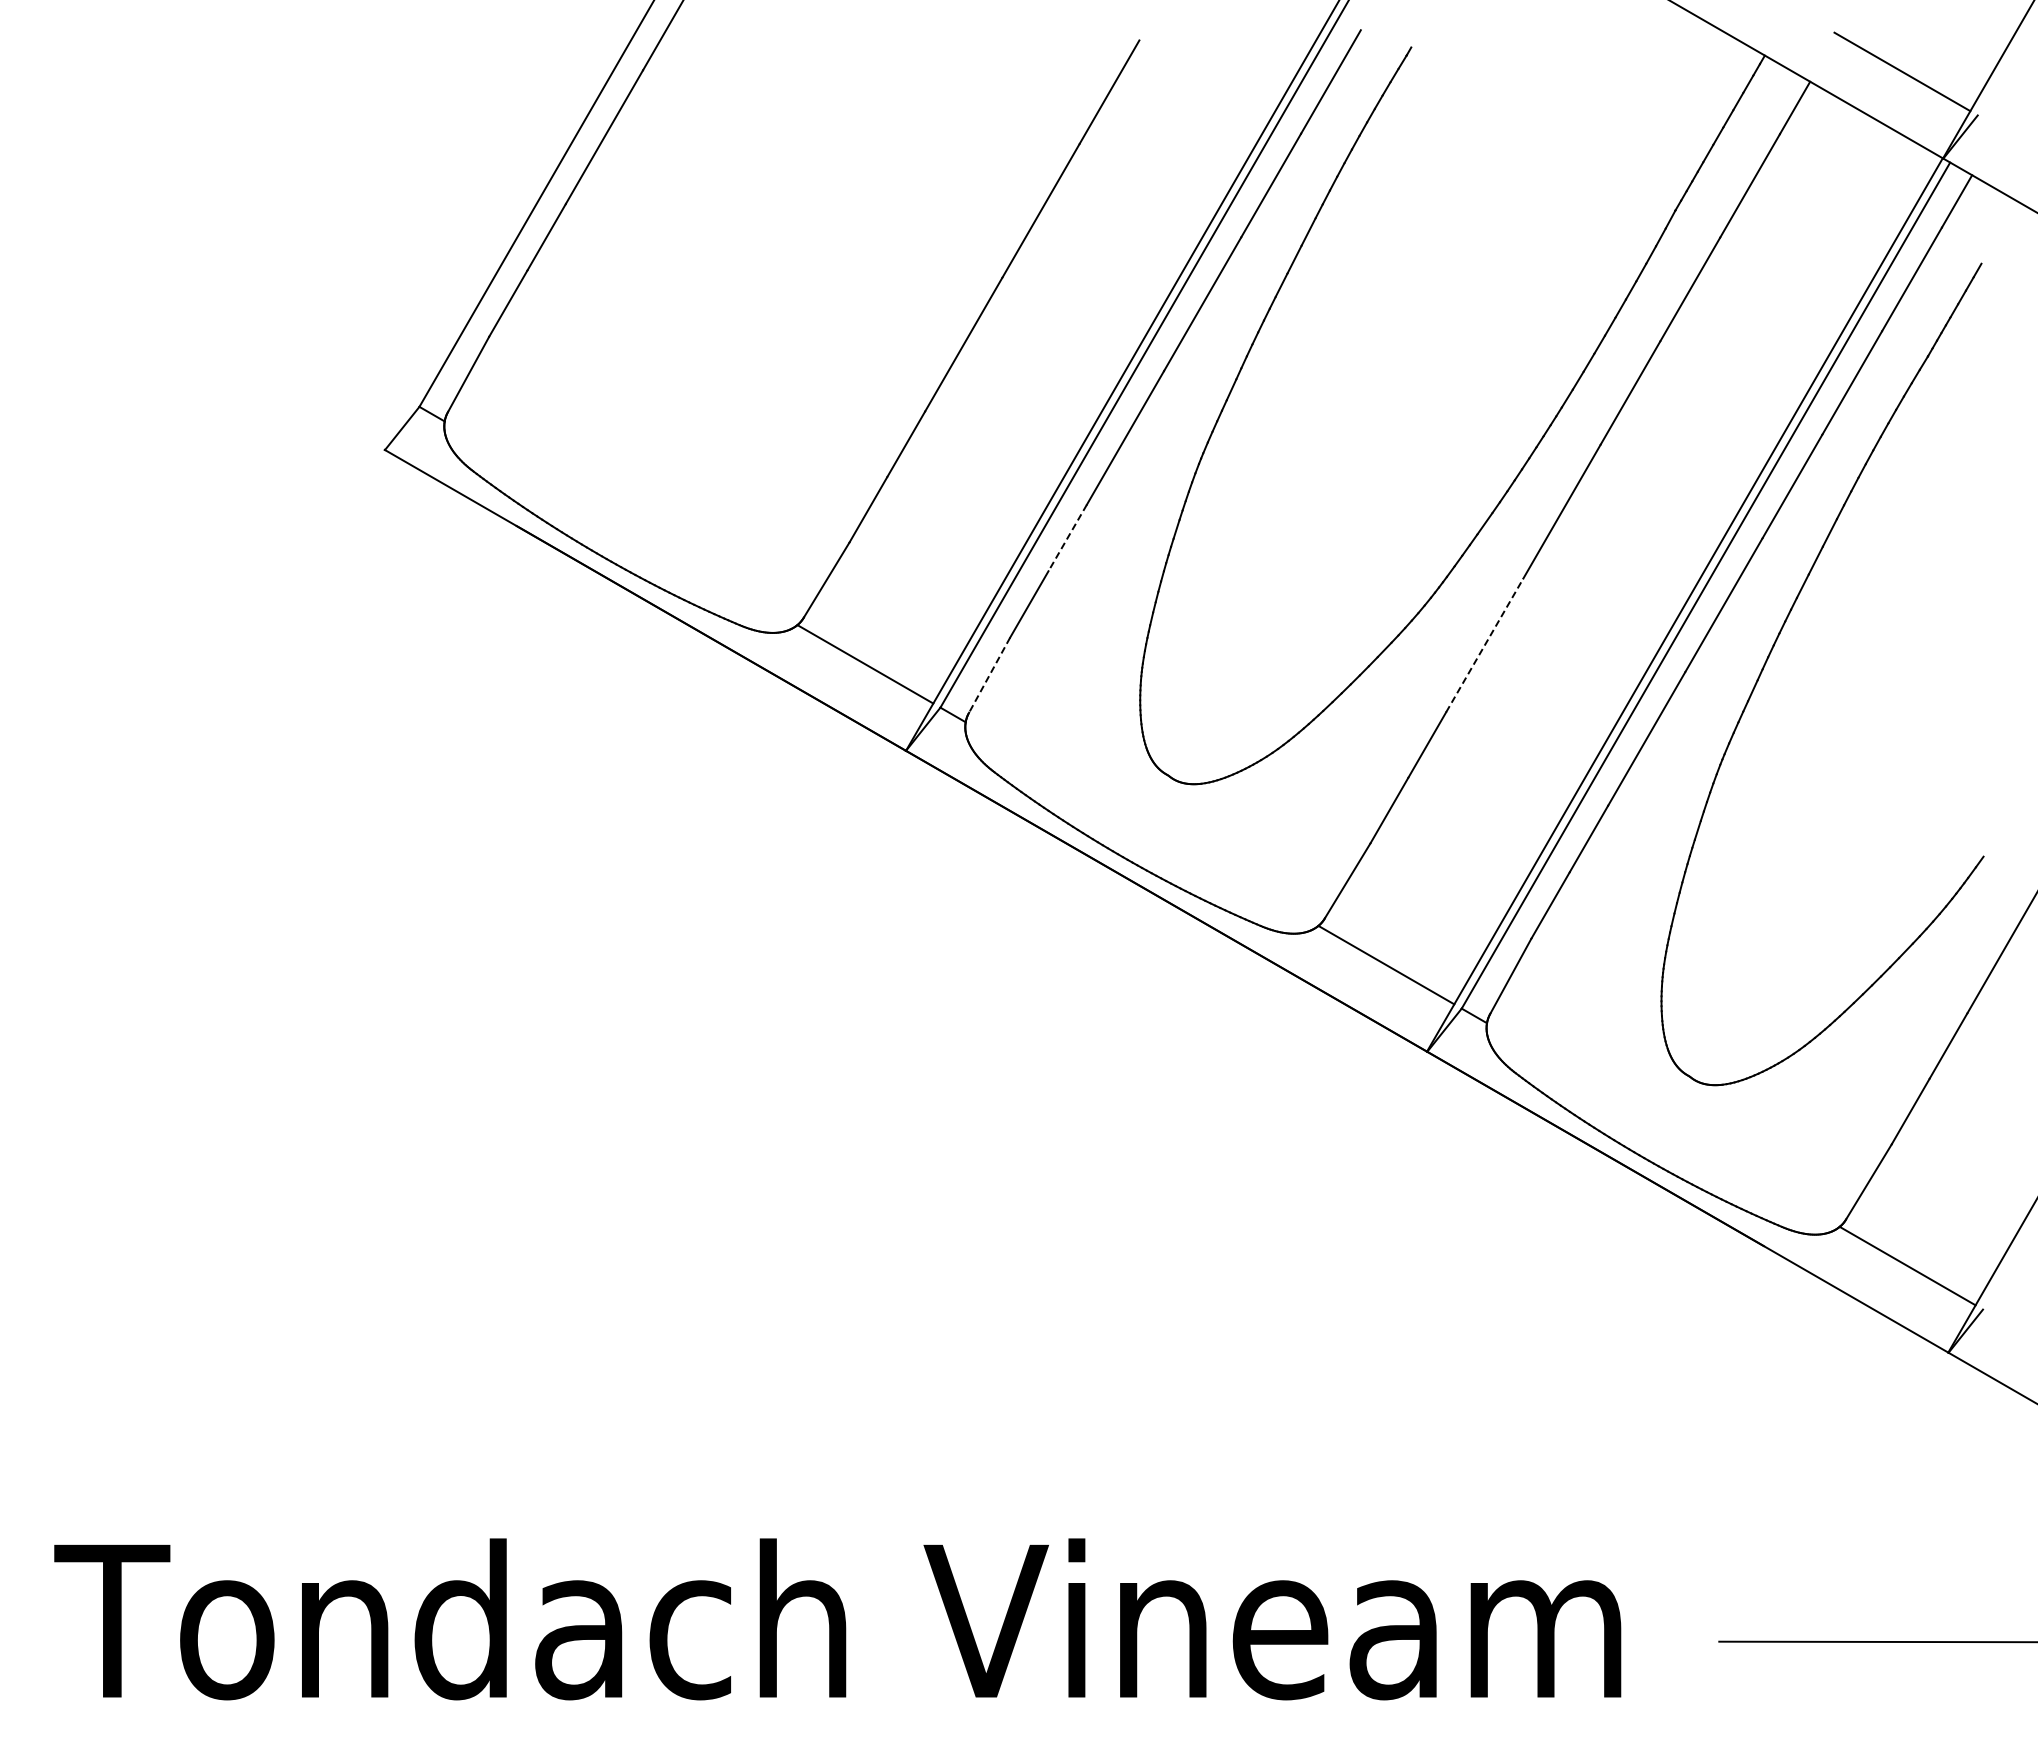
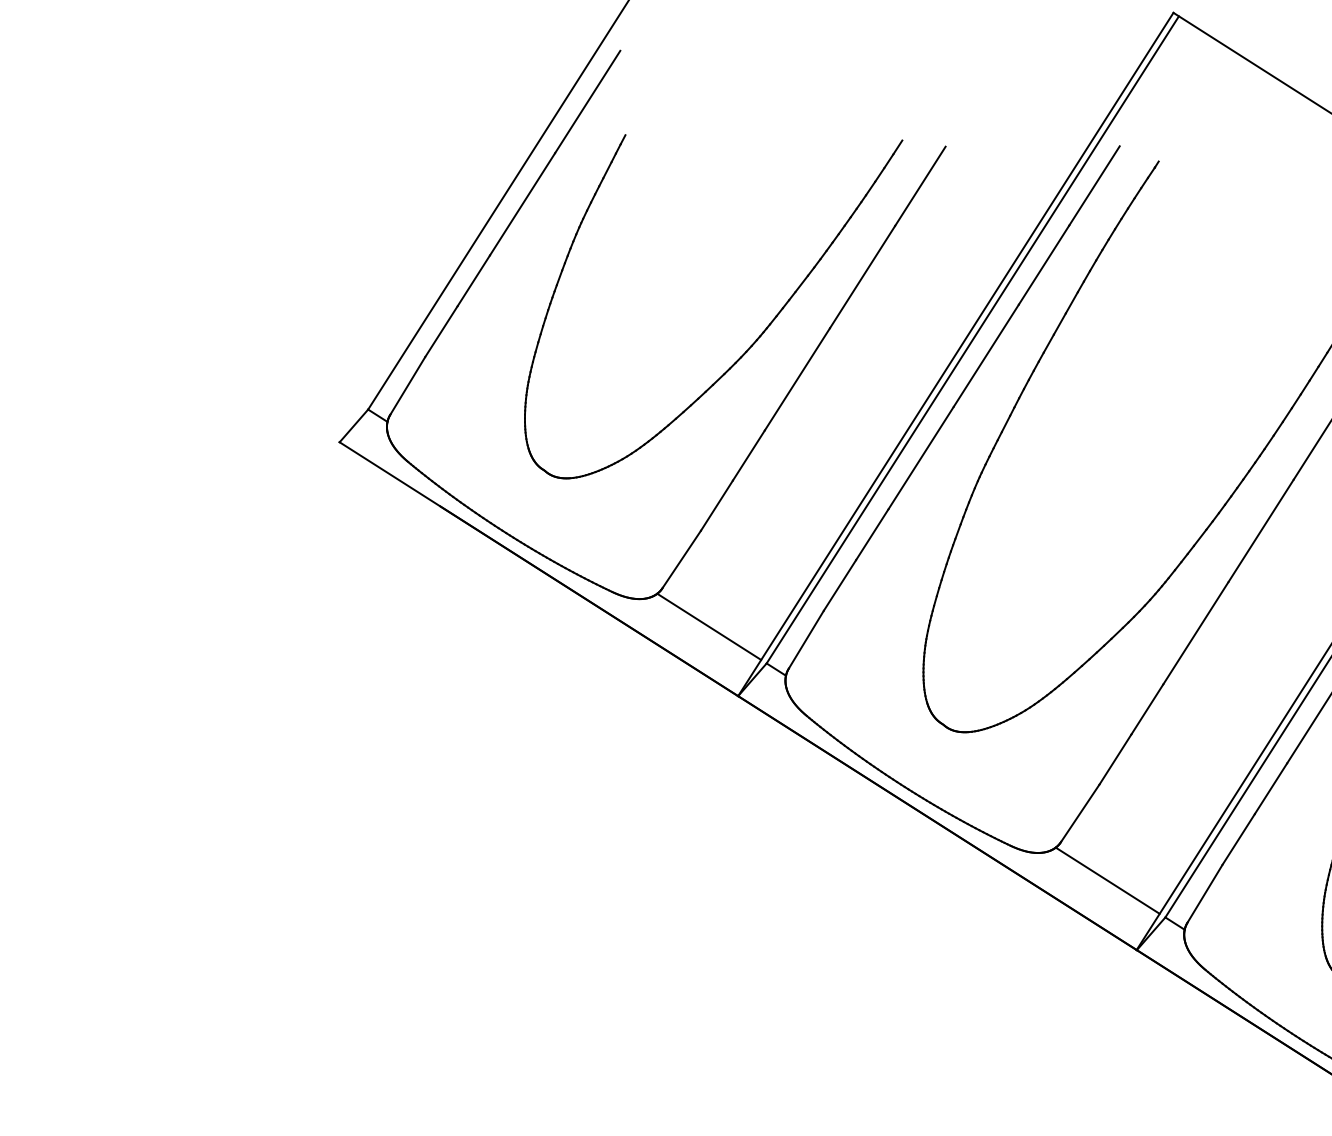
part: (905, 300) -> (753, 342), added
line: (1067, 538) -> (872, 535), dashed -> solid
line: (1485, 644) -> (1196, 632), dashed -> solid
line: (989, 675) -> (806, 639), dashed -> solid

